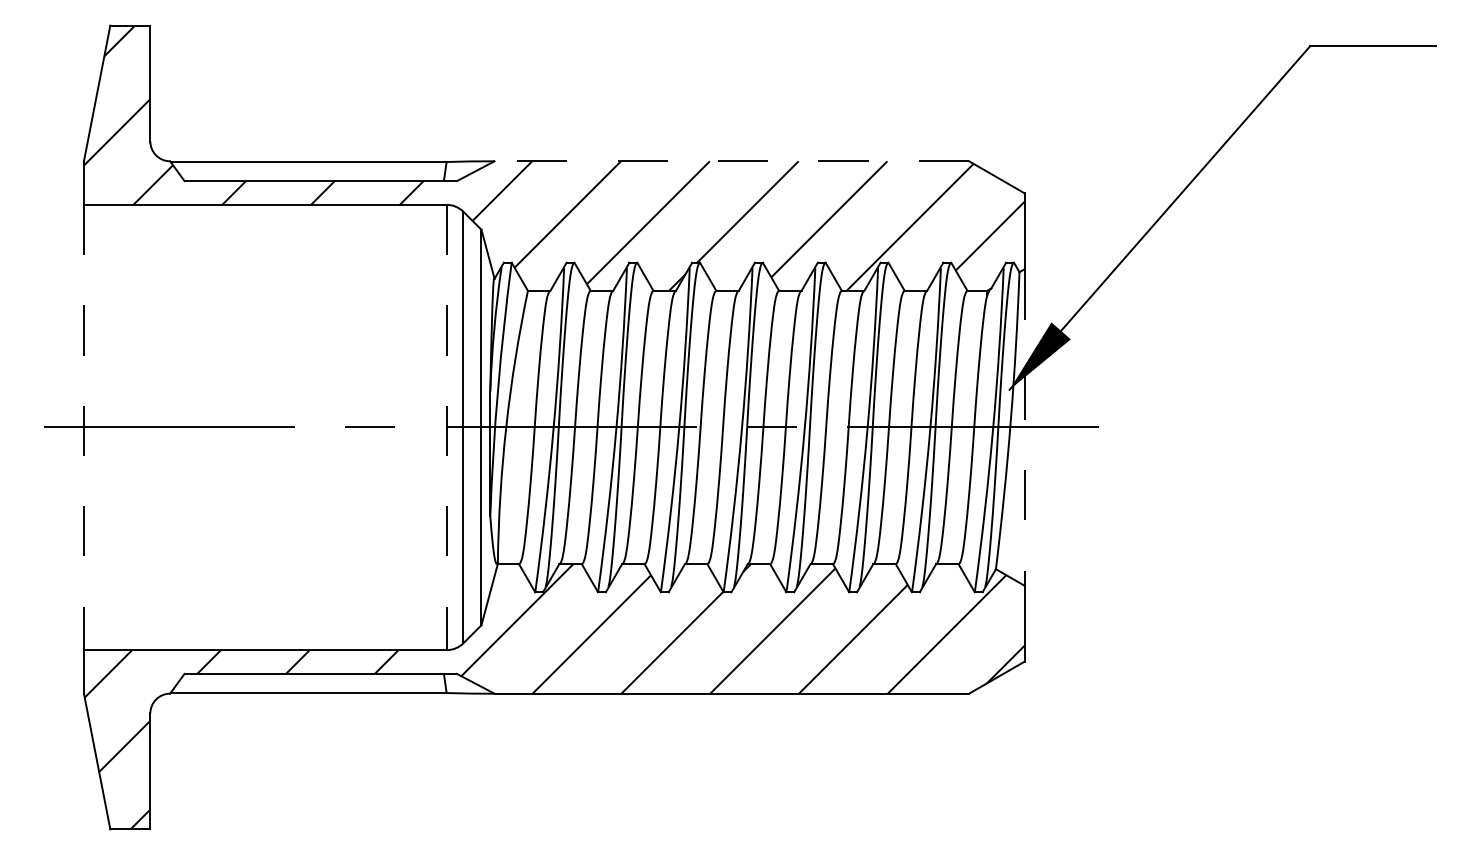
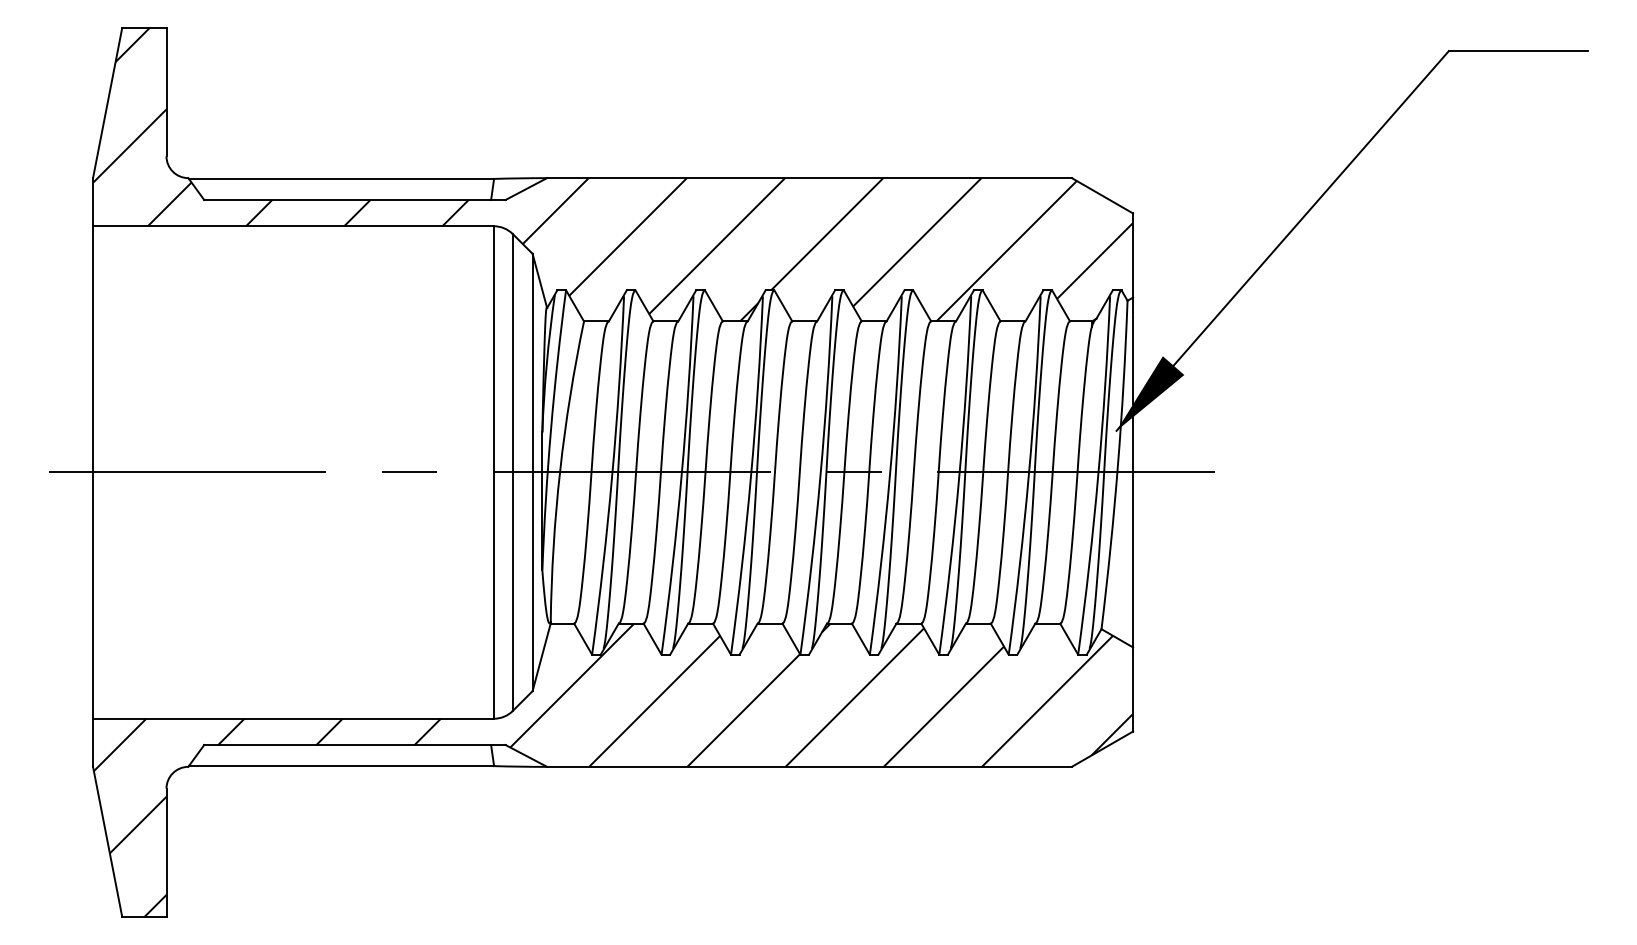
line: (731, 161) -> (809, 178), dashed -> solid
line: (83, 427) -> (92, 472), dashed -> solid
line: (446, 427) -> (493, 472), dashed -> solid
line: (1024, 428) -> (1133, 473), dashed -> solid

